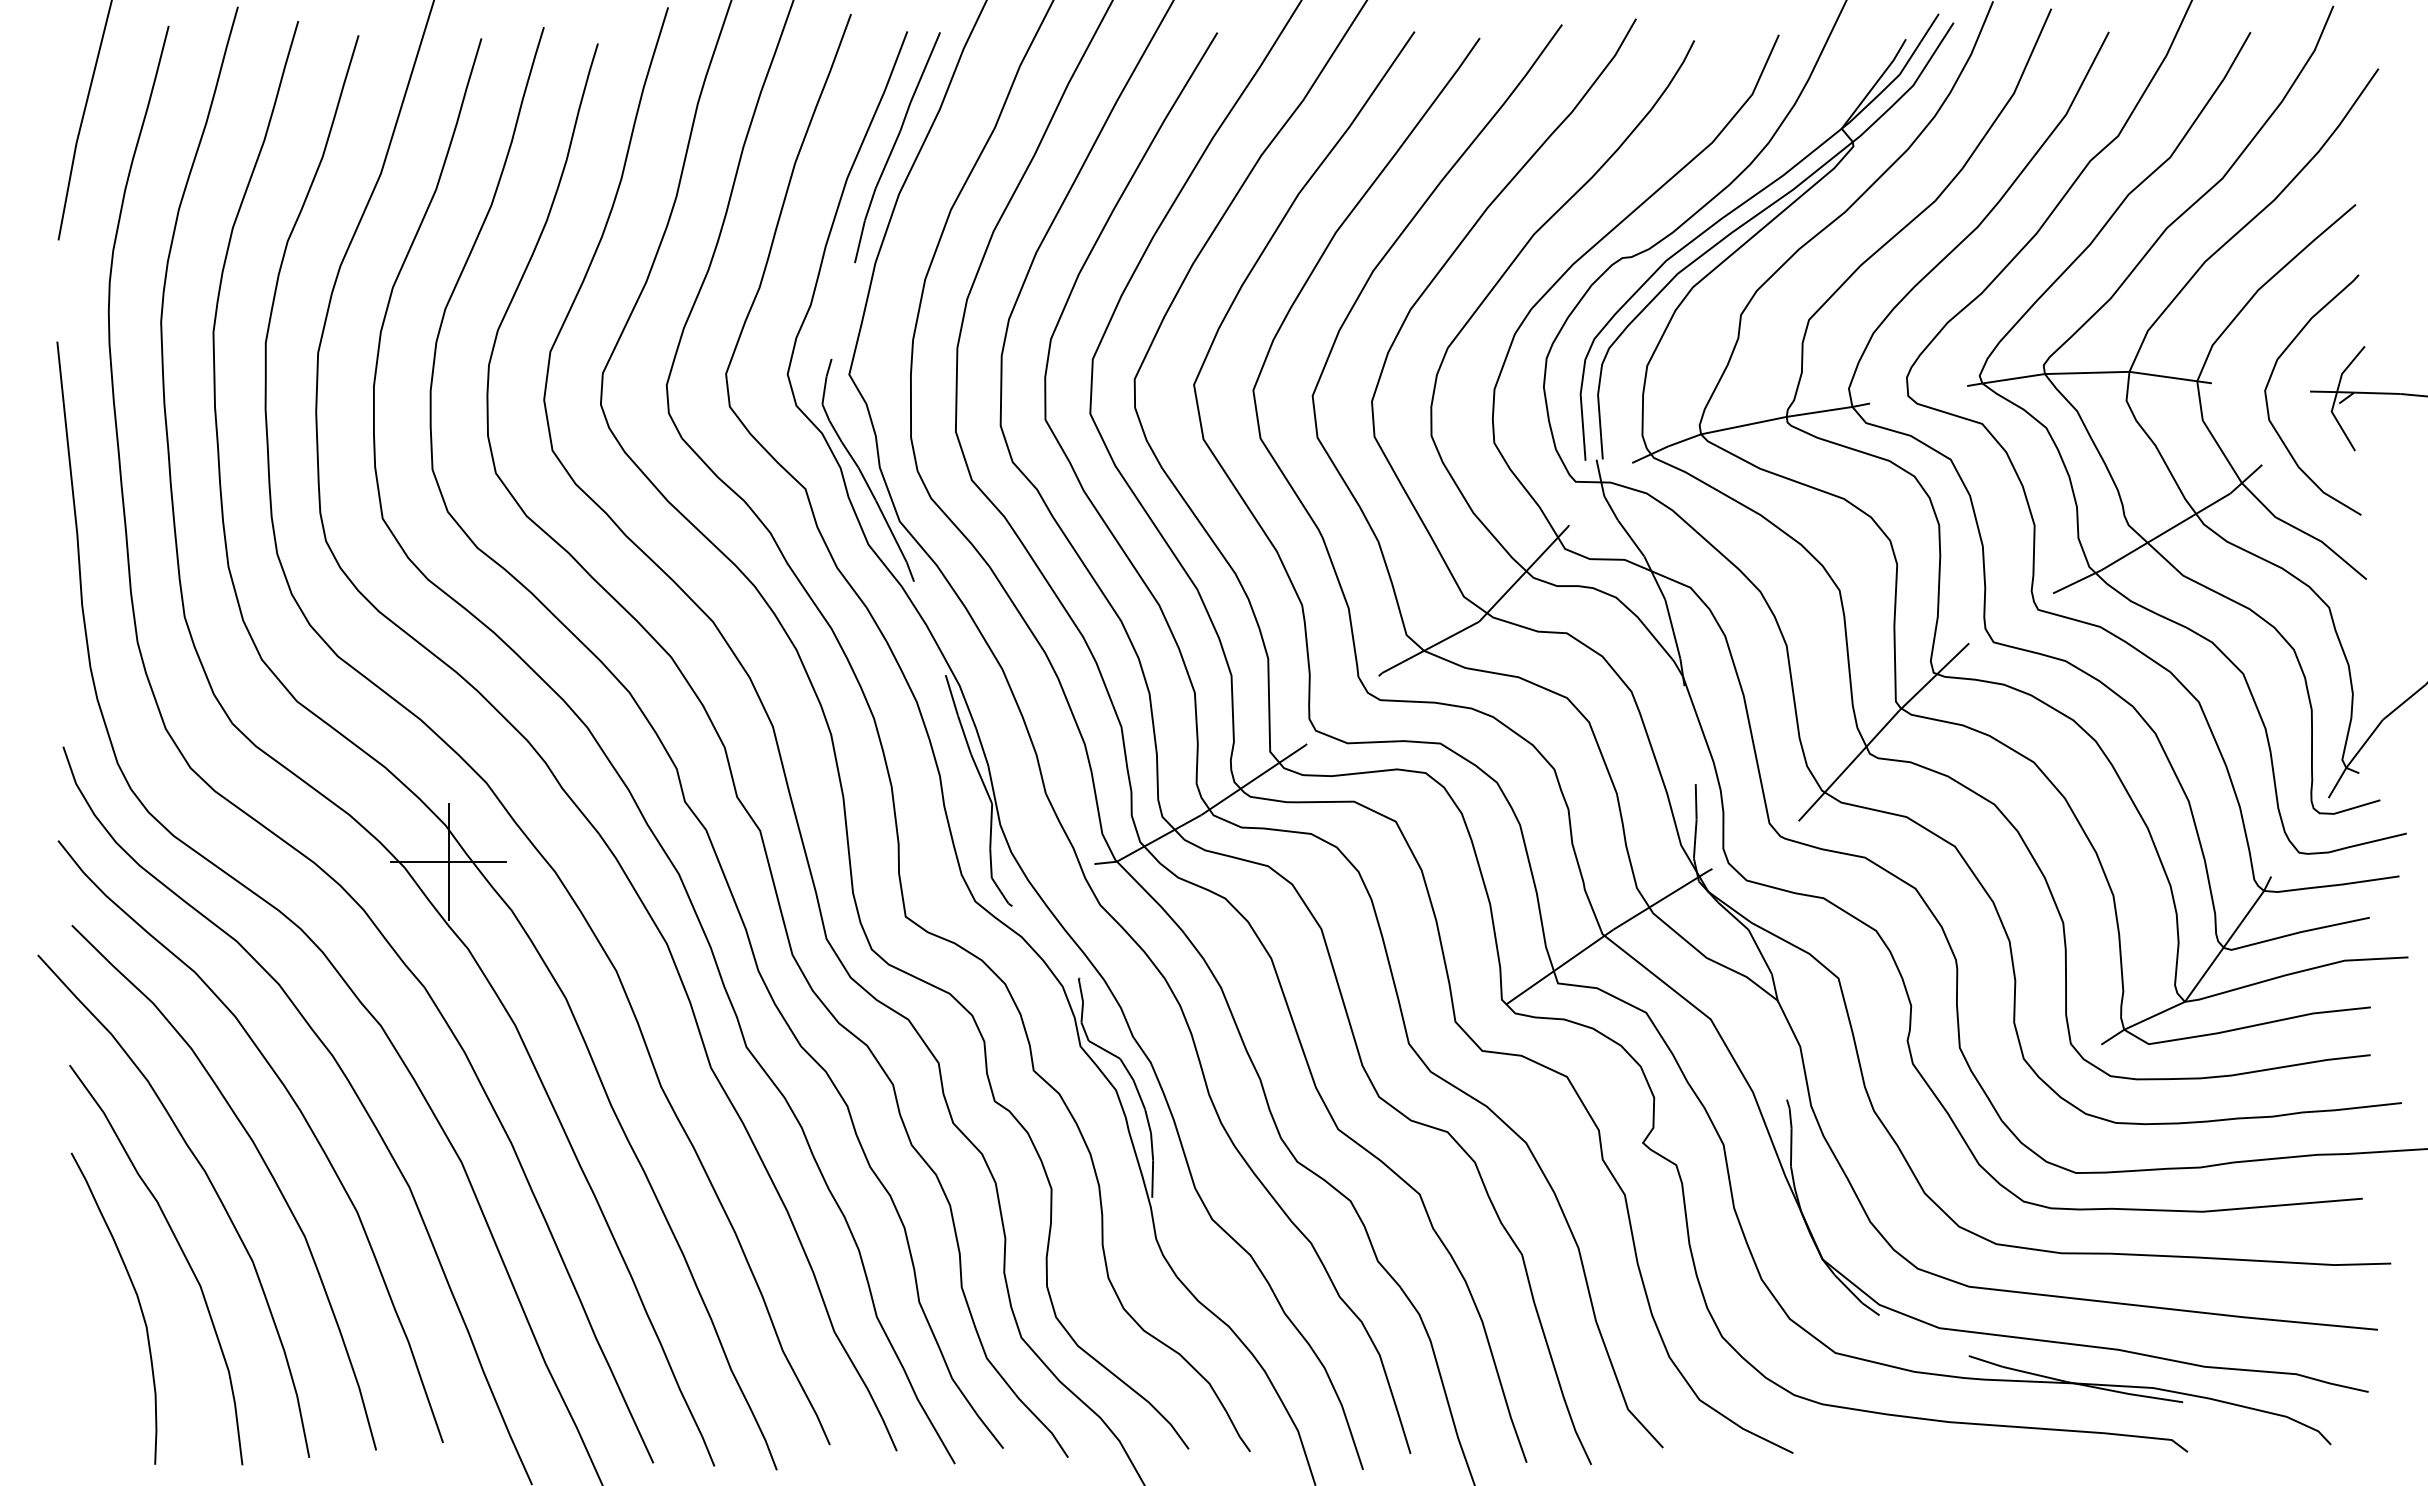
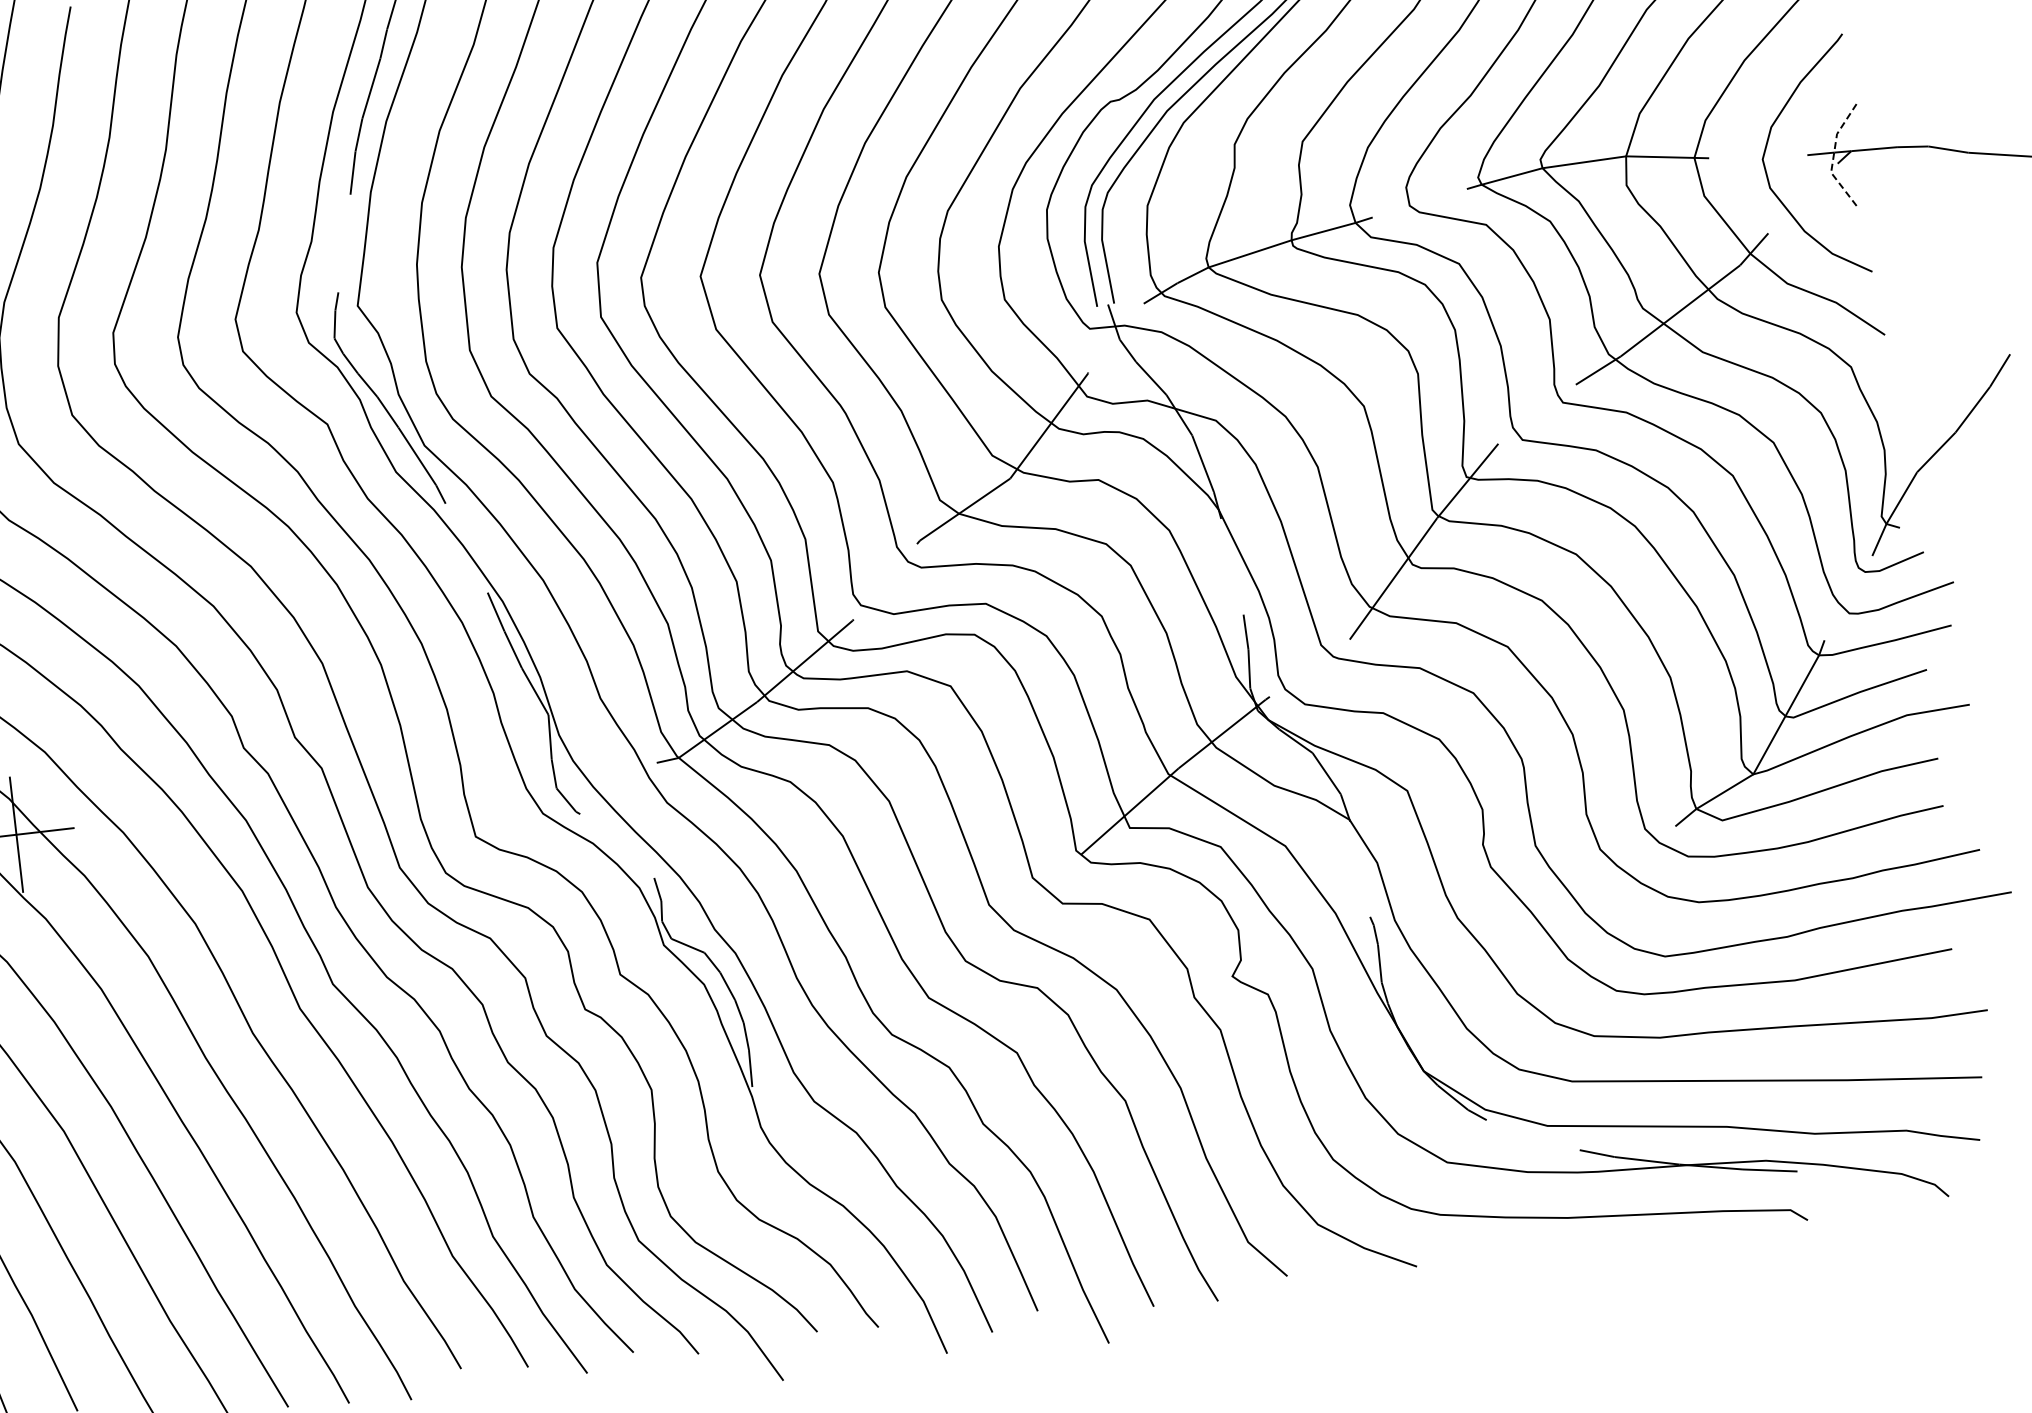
line: (2335, 397) -> (1833, 158), solid -> dashed

